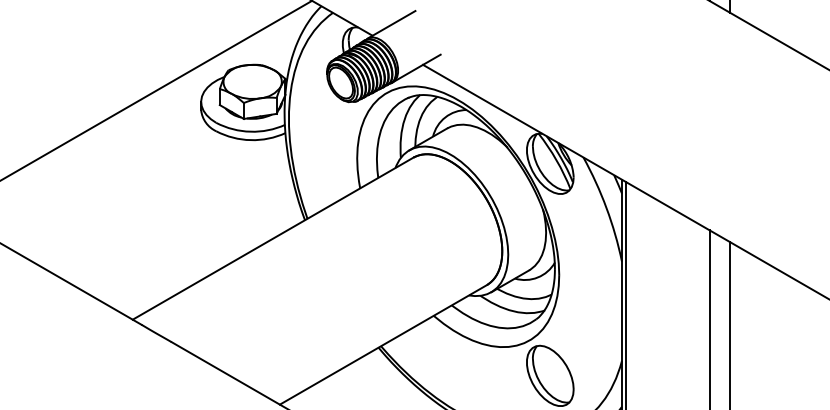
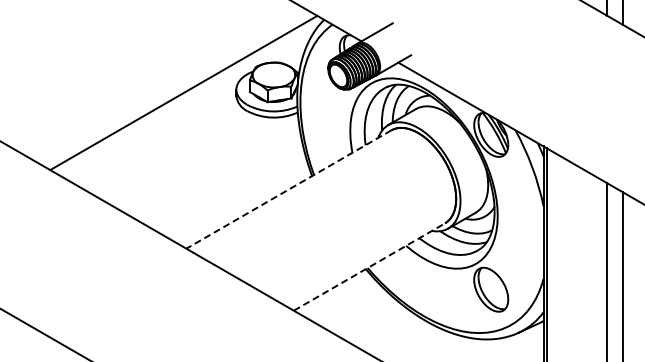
line: (272, 238) -> (288, 189), solid -> dashed
line: (383, 344) -> (369, 266), solid -> dashed

